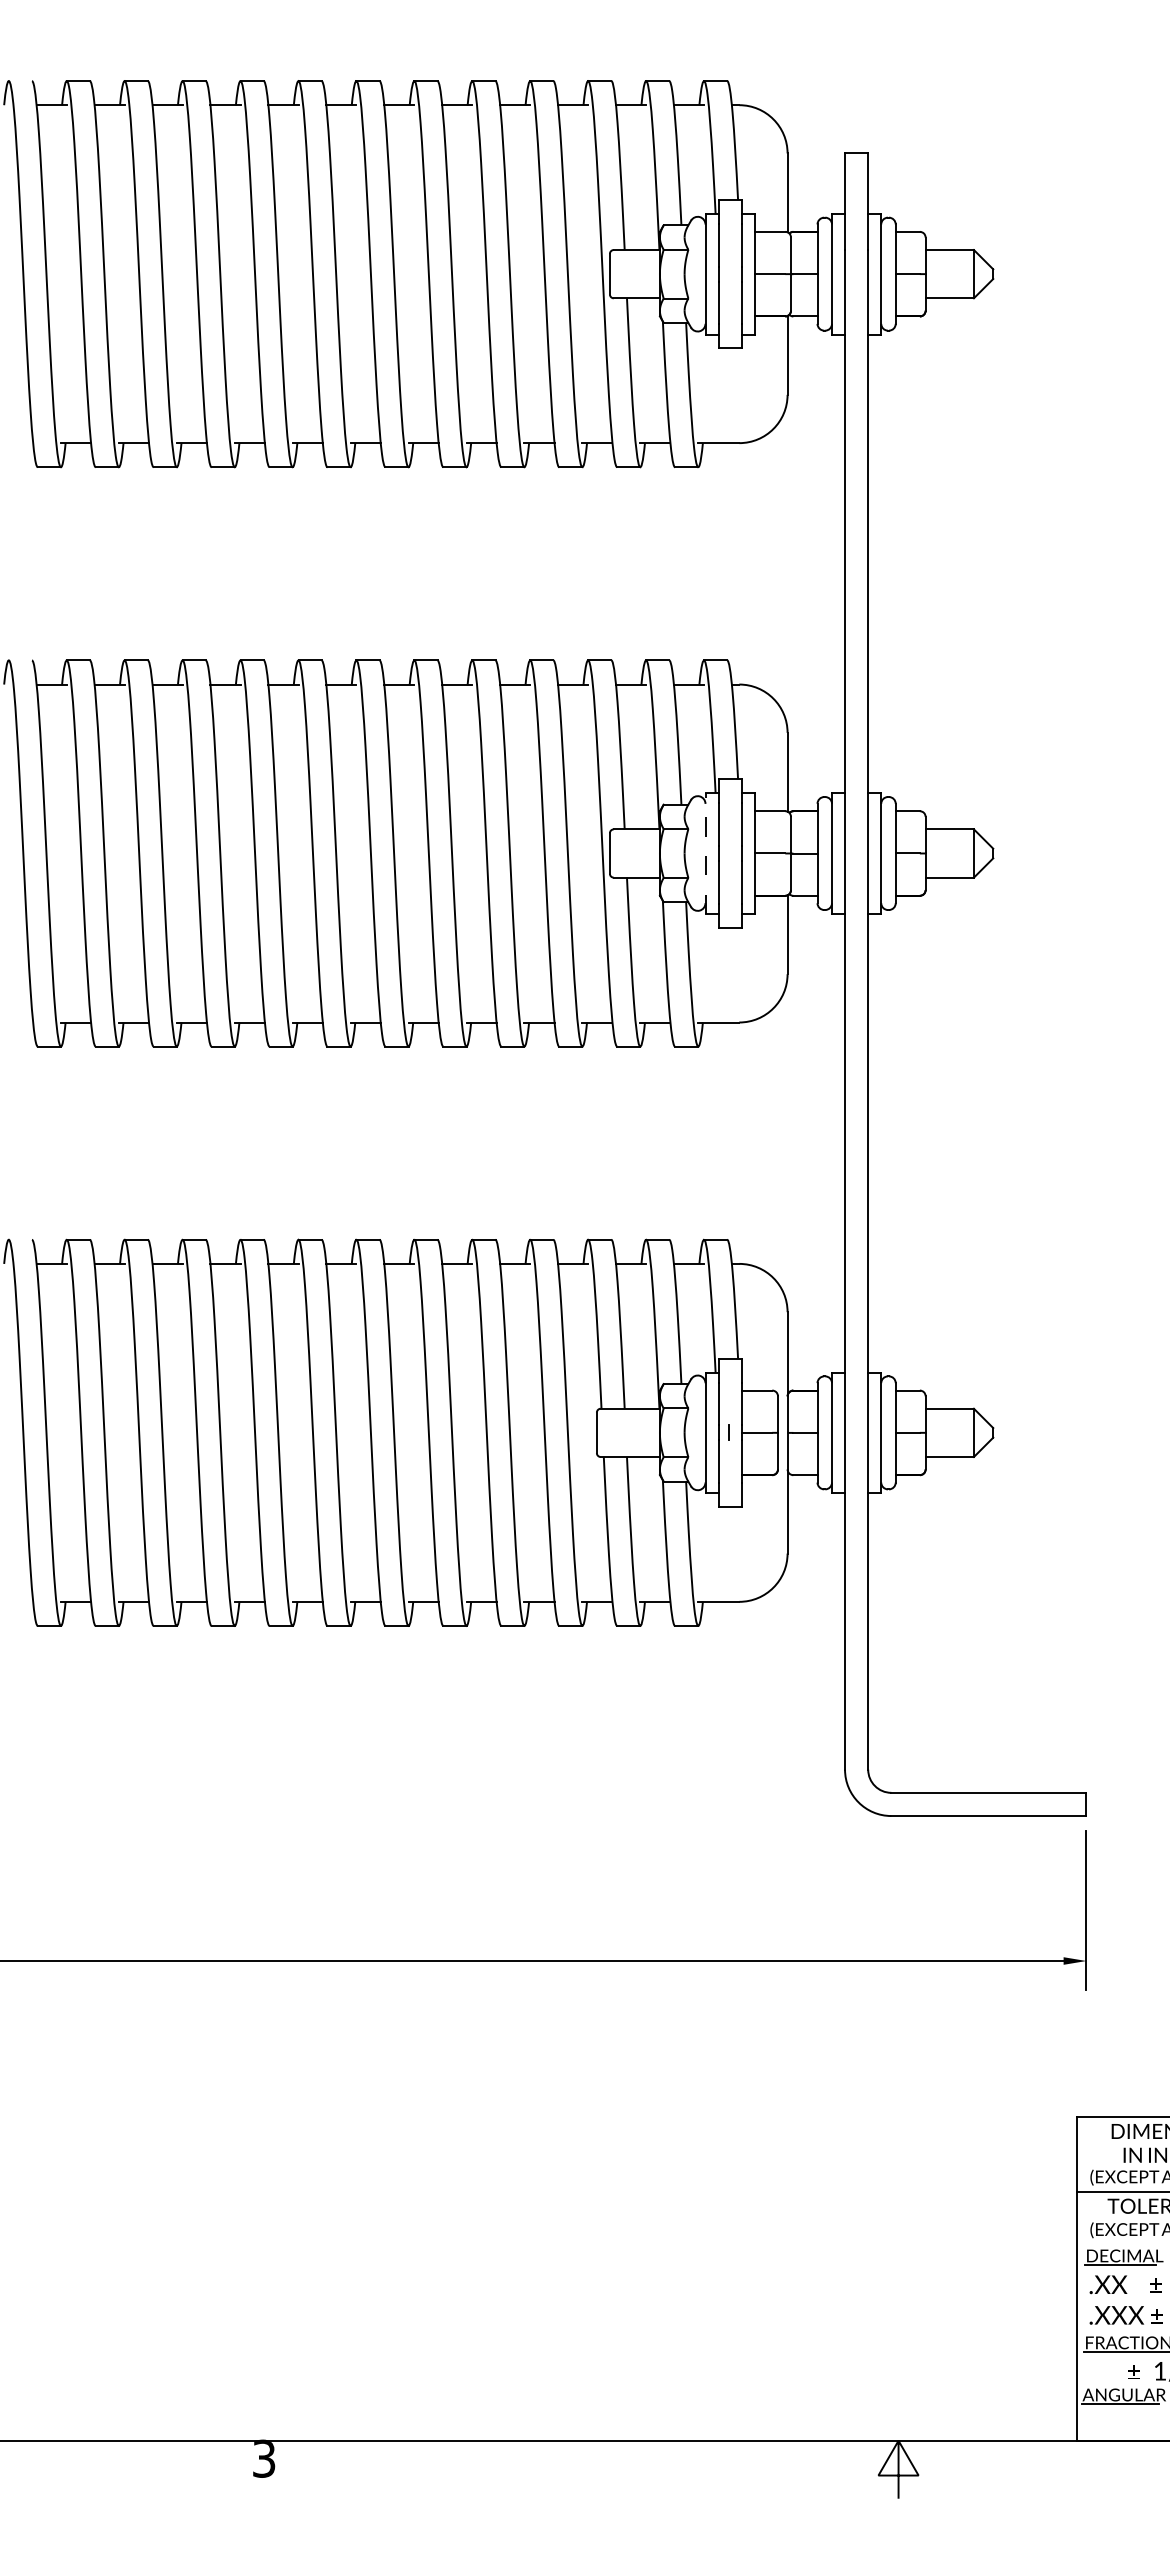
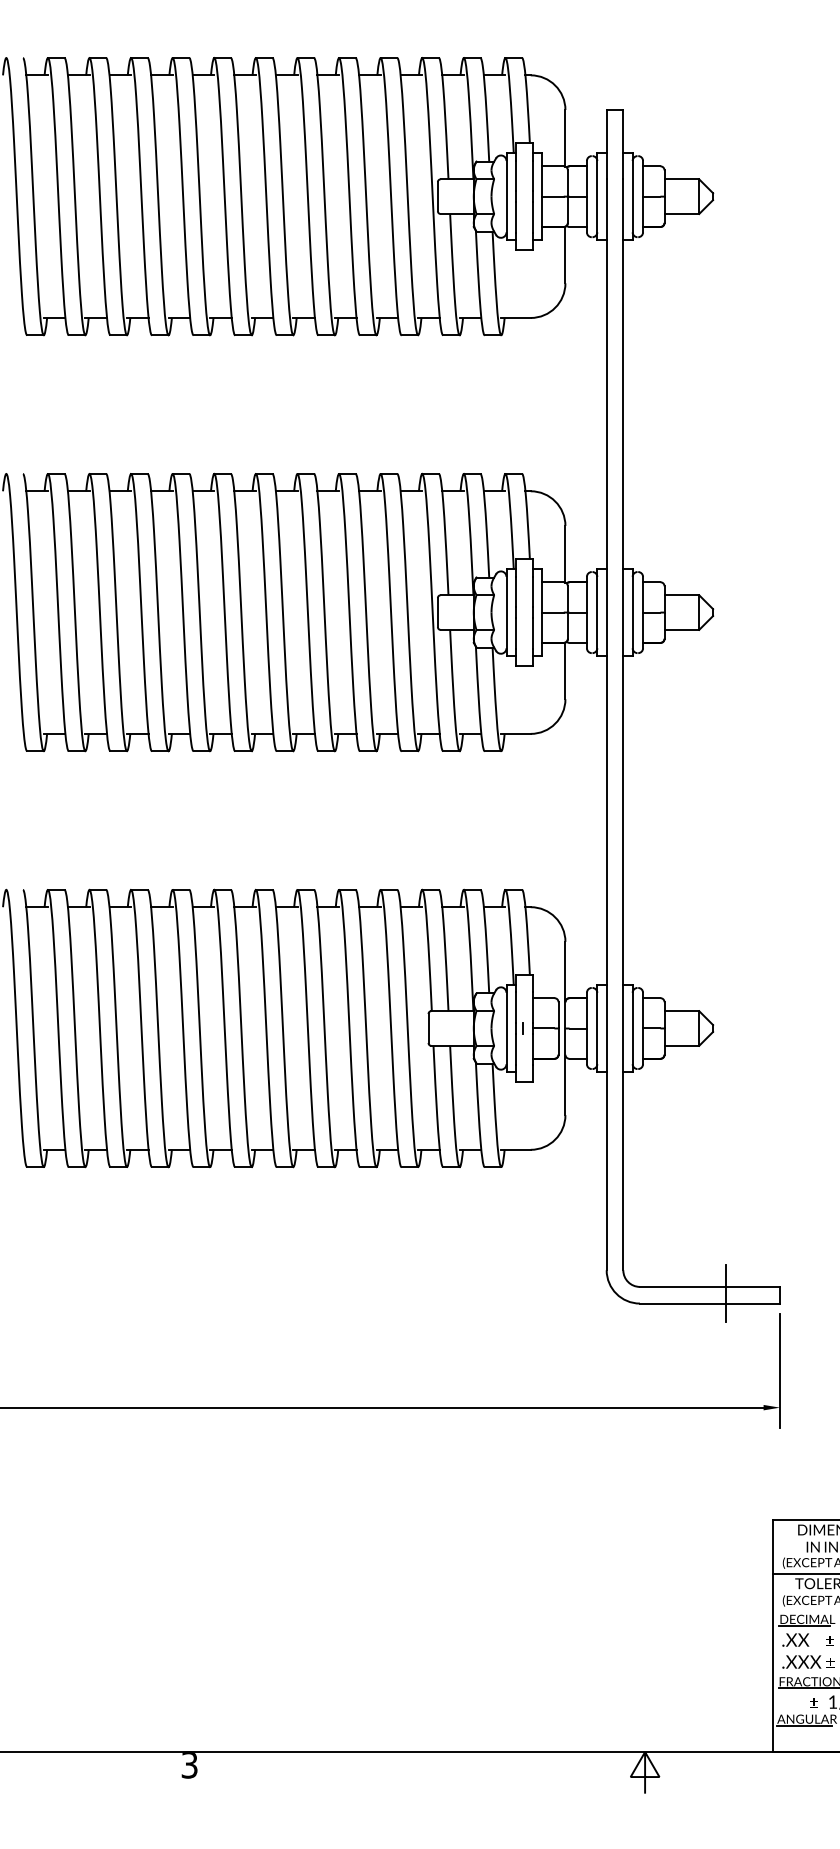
line: (705, 853) -> (506, 612), dashed -> solid
line: (1011, 1801) -> (726, 1293), added

